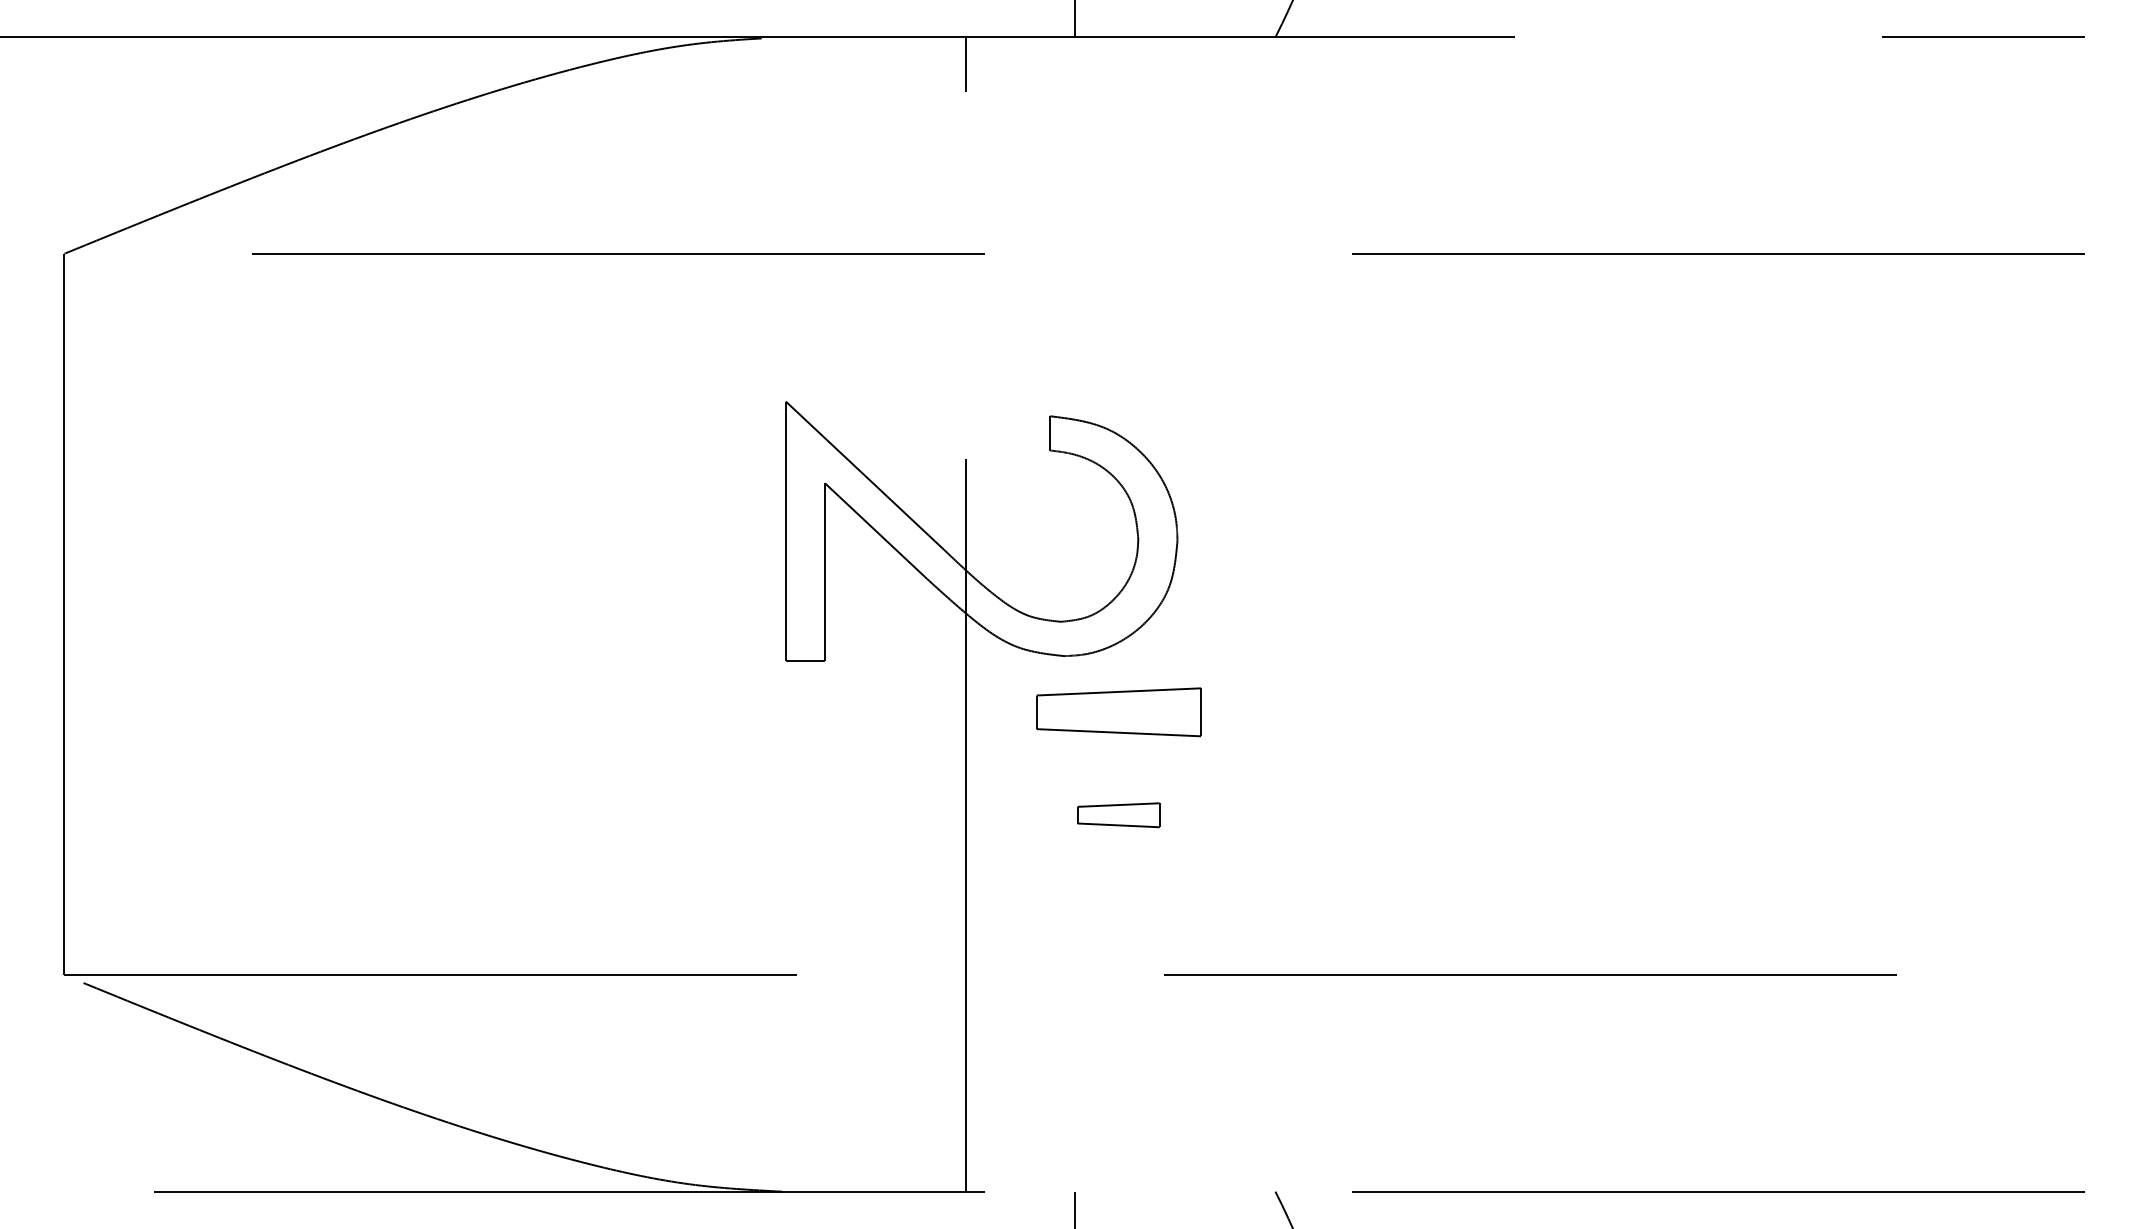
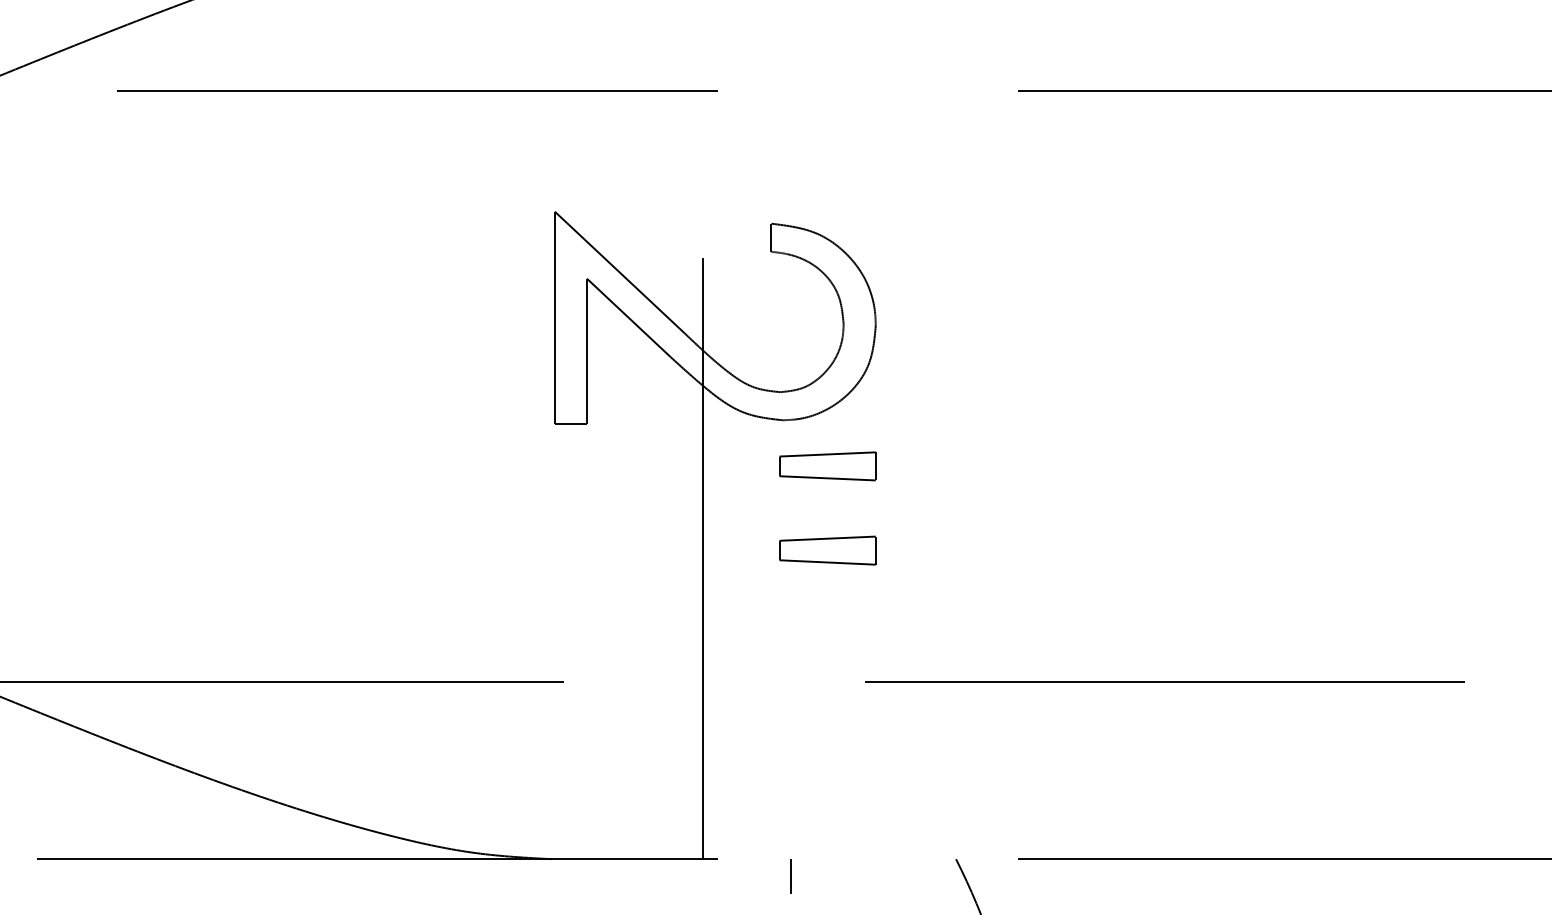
part: (1118, 712) -> (827, 466), size x0.71
part: (1118, 815) -> (827, 550), size x1.43

